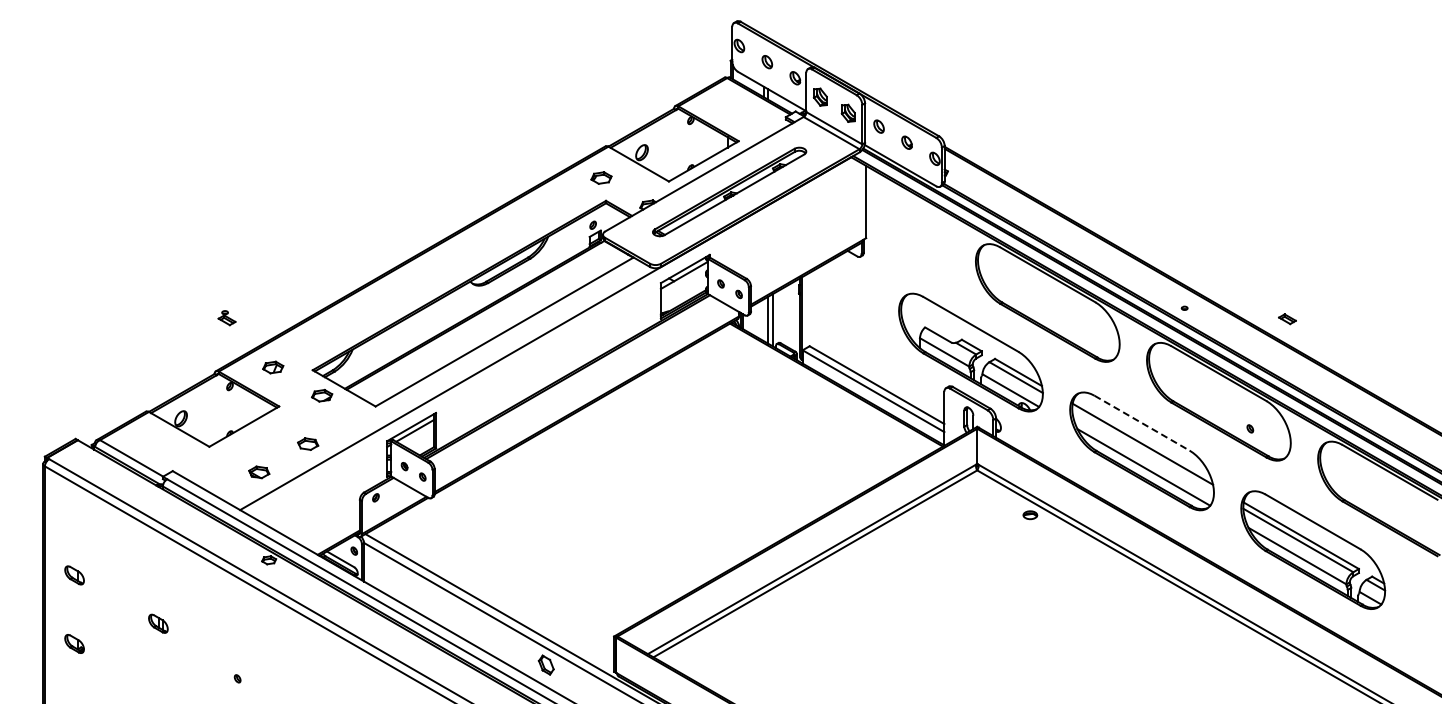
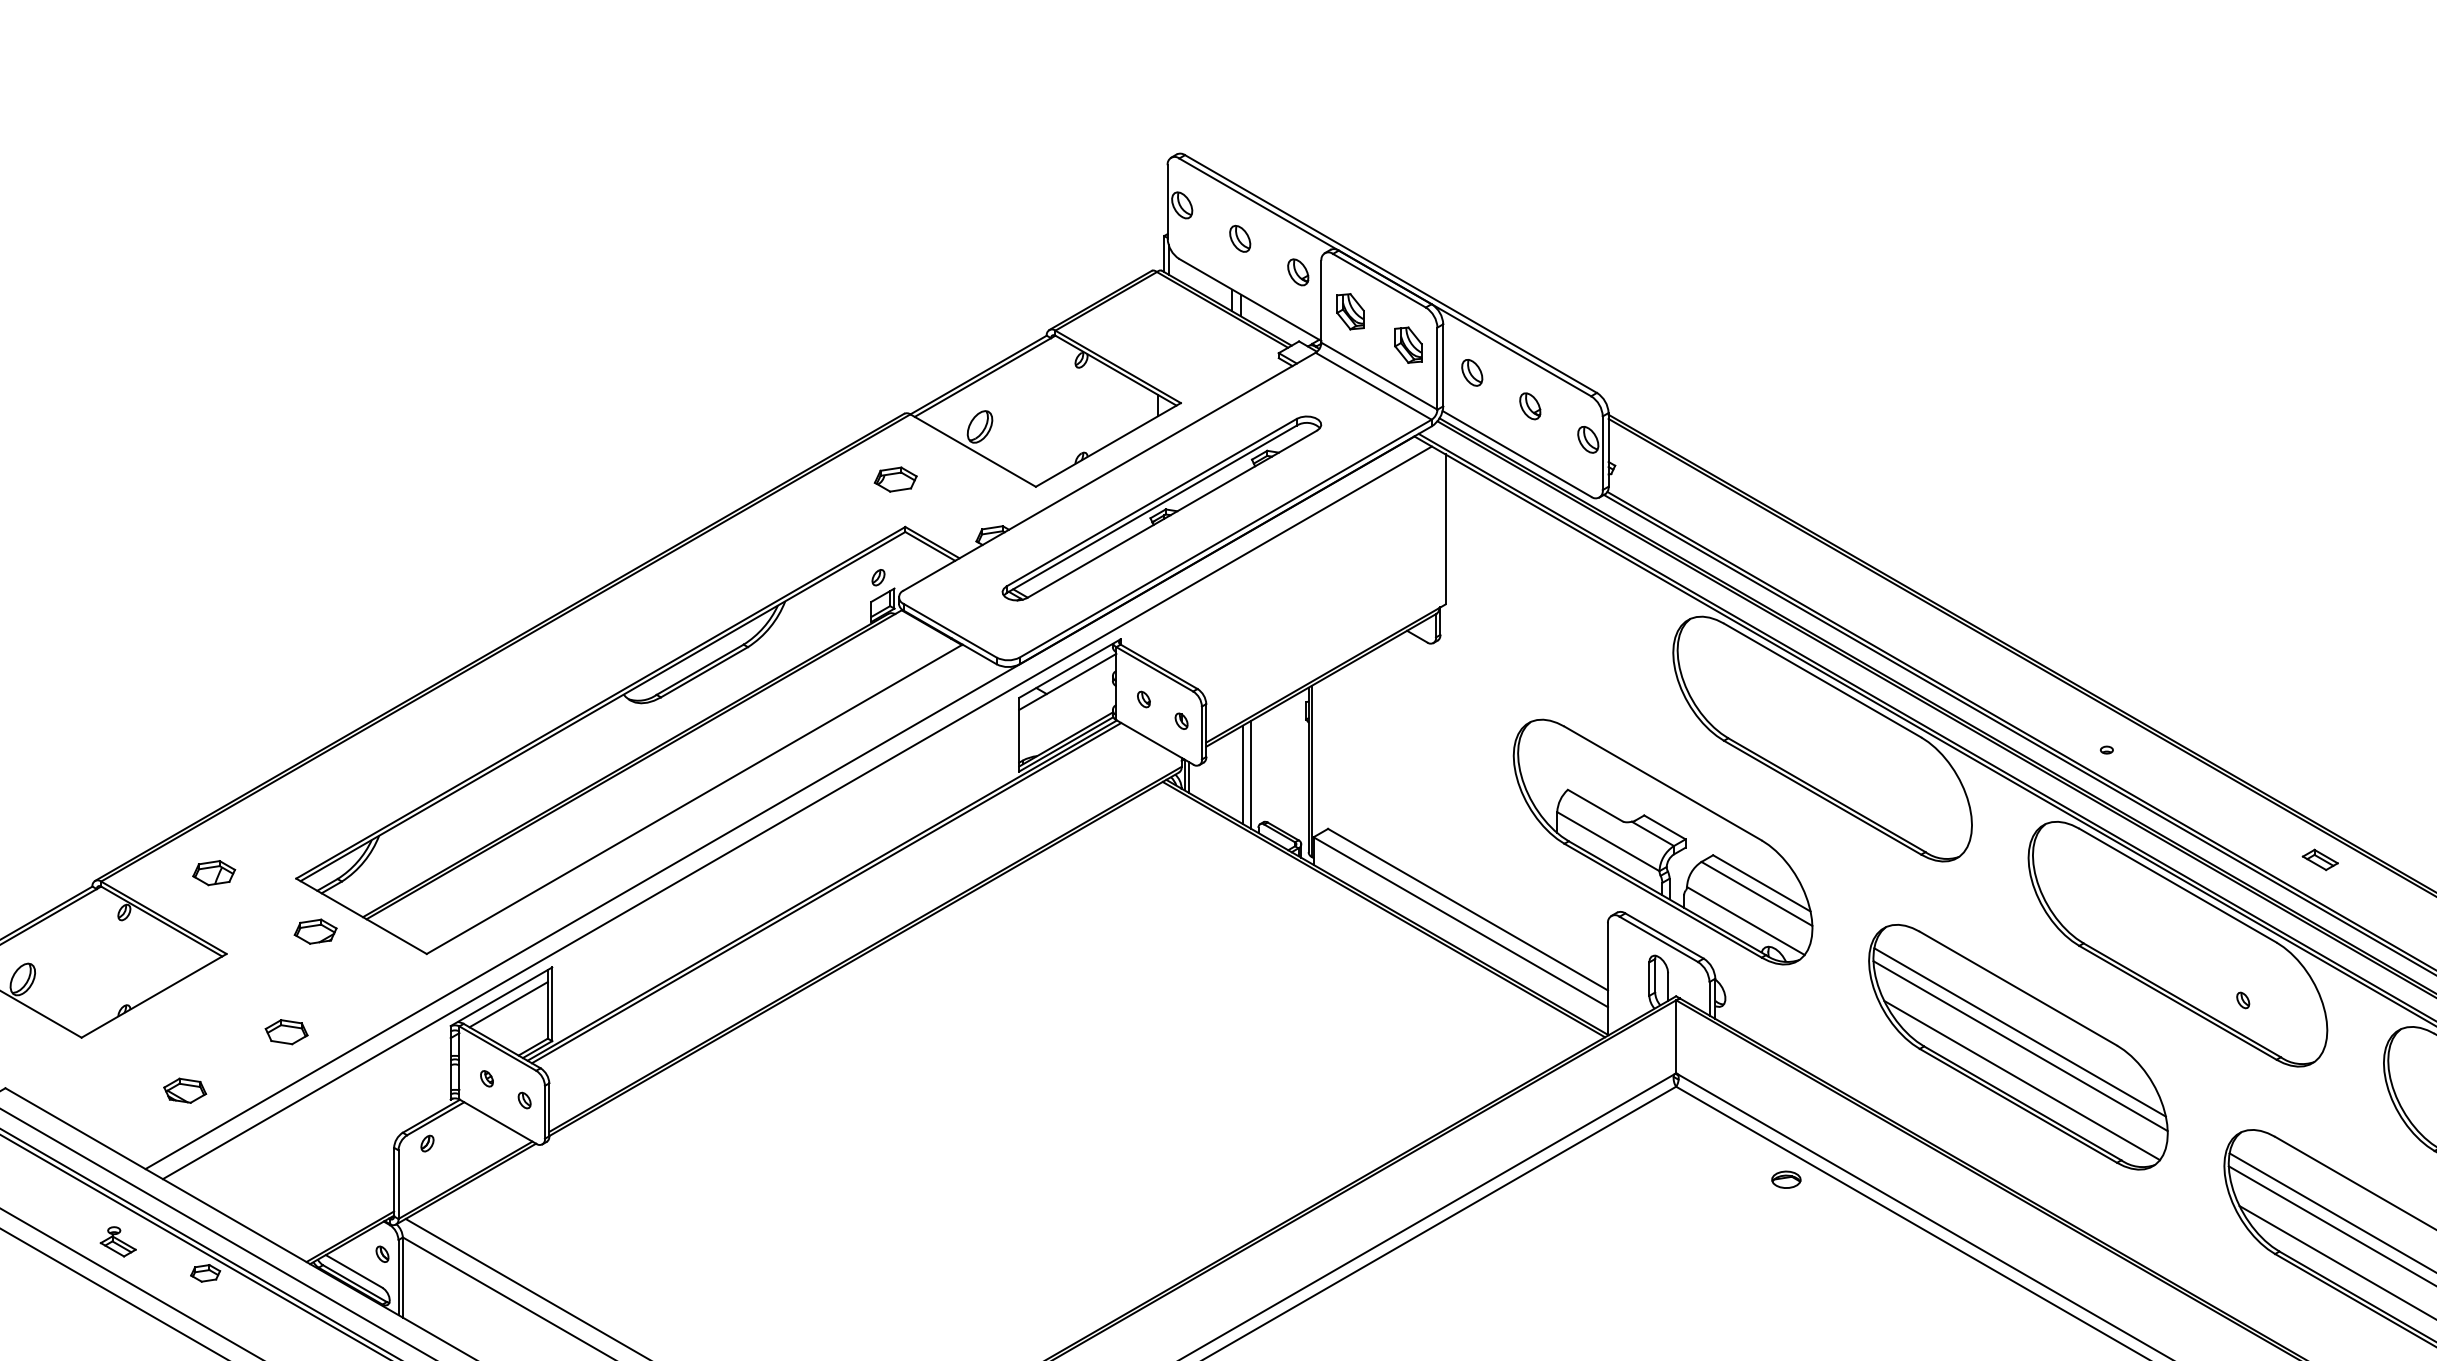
part: (226, 318) -> (117, 1242), moved
part: (1287, 319) -> (2320, 860), moved
line: (553, 338) -> (796, 812), added
line: (1142, 423) -> (2019, 989), dashed -> solid
line: (1142, 450) -> (2019, 1045), added

